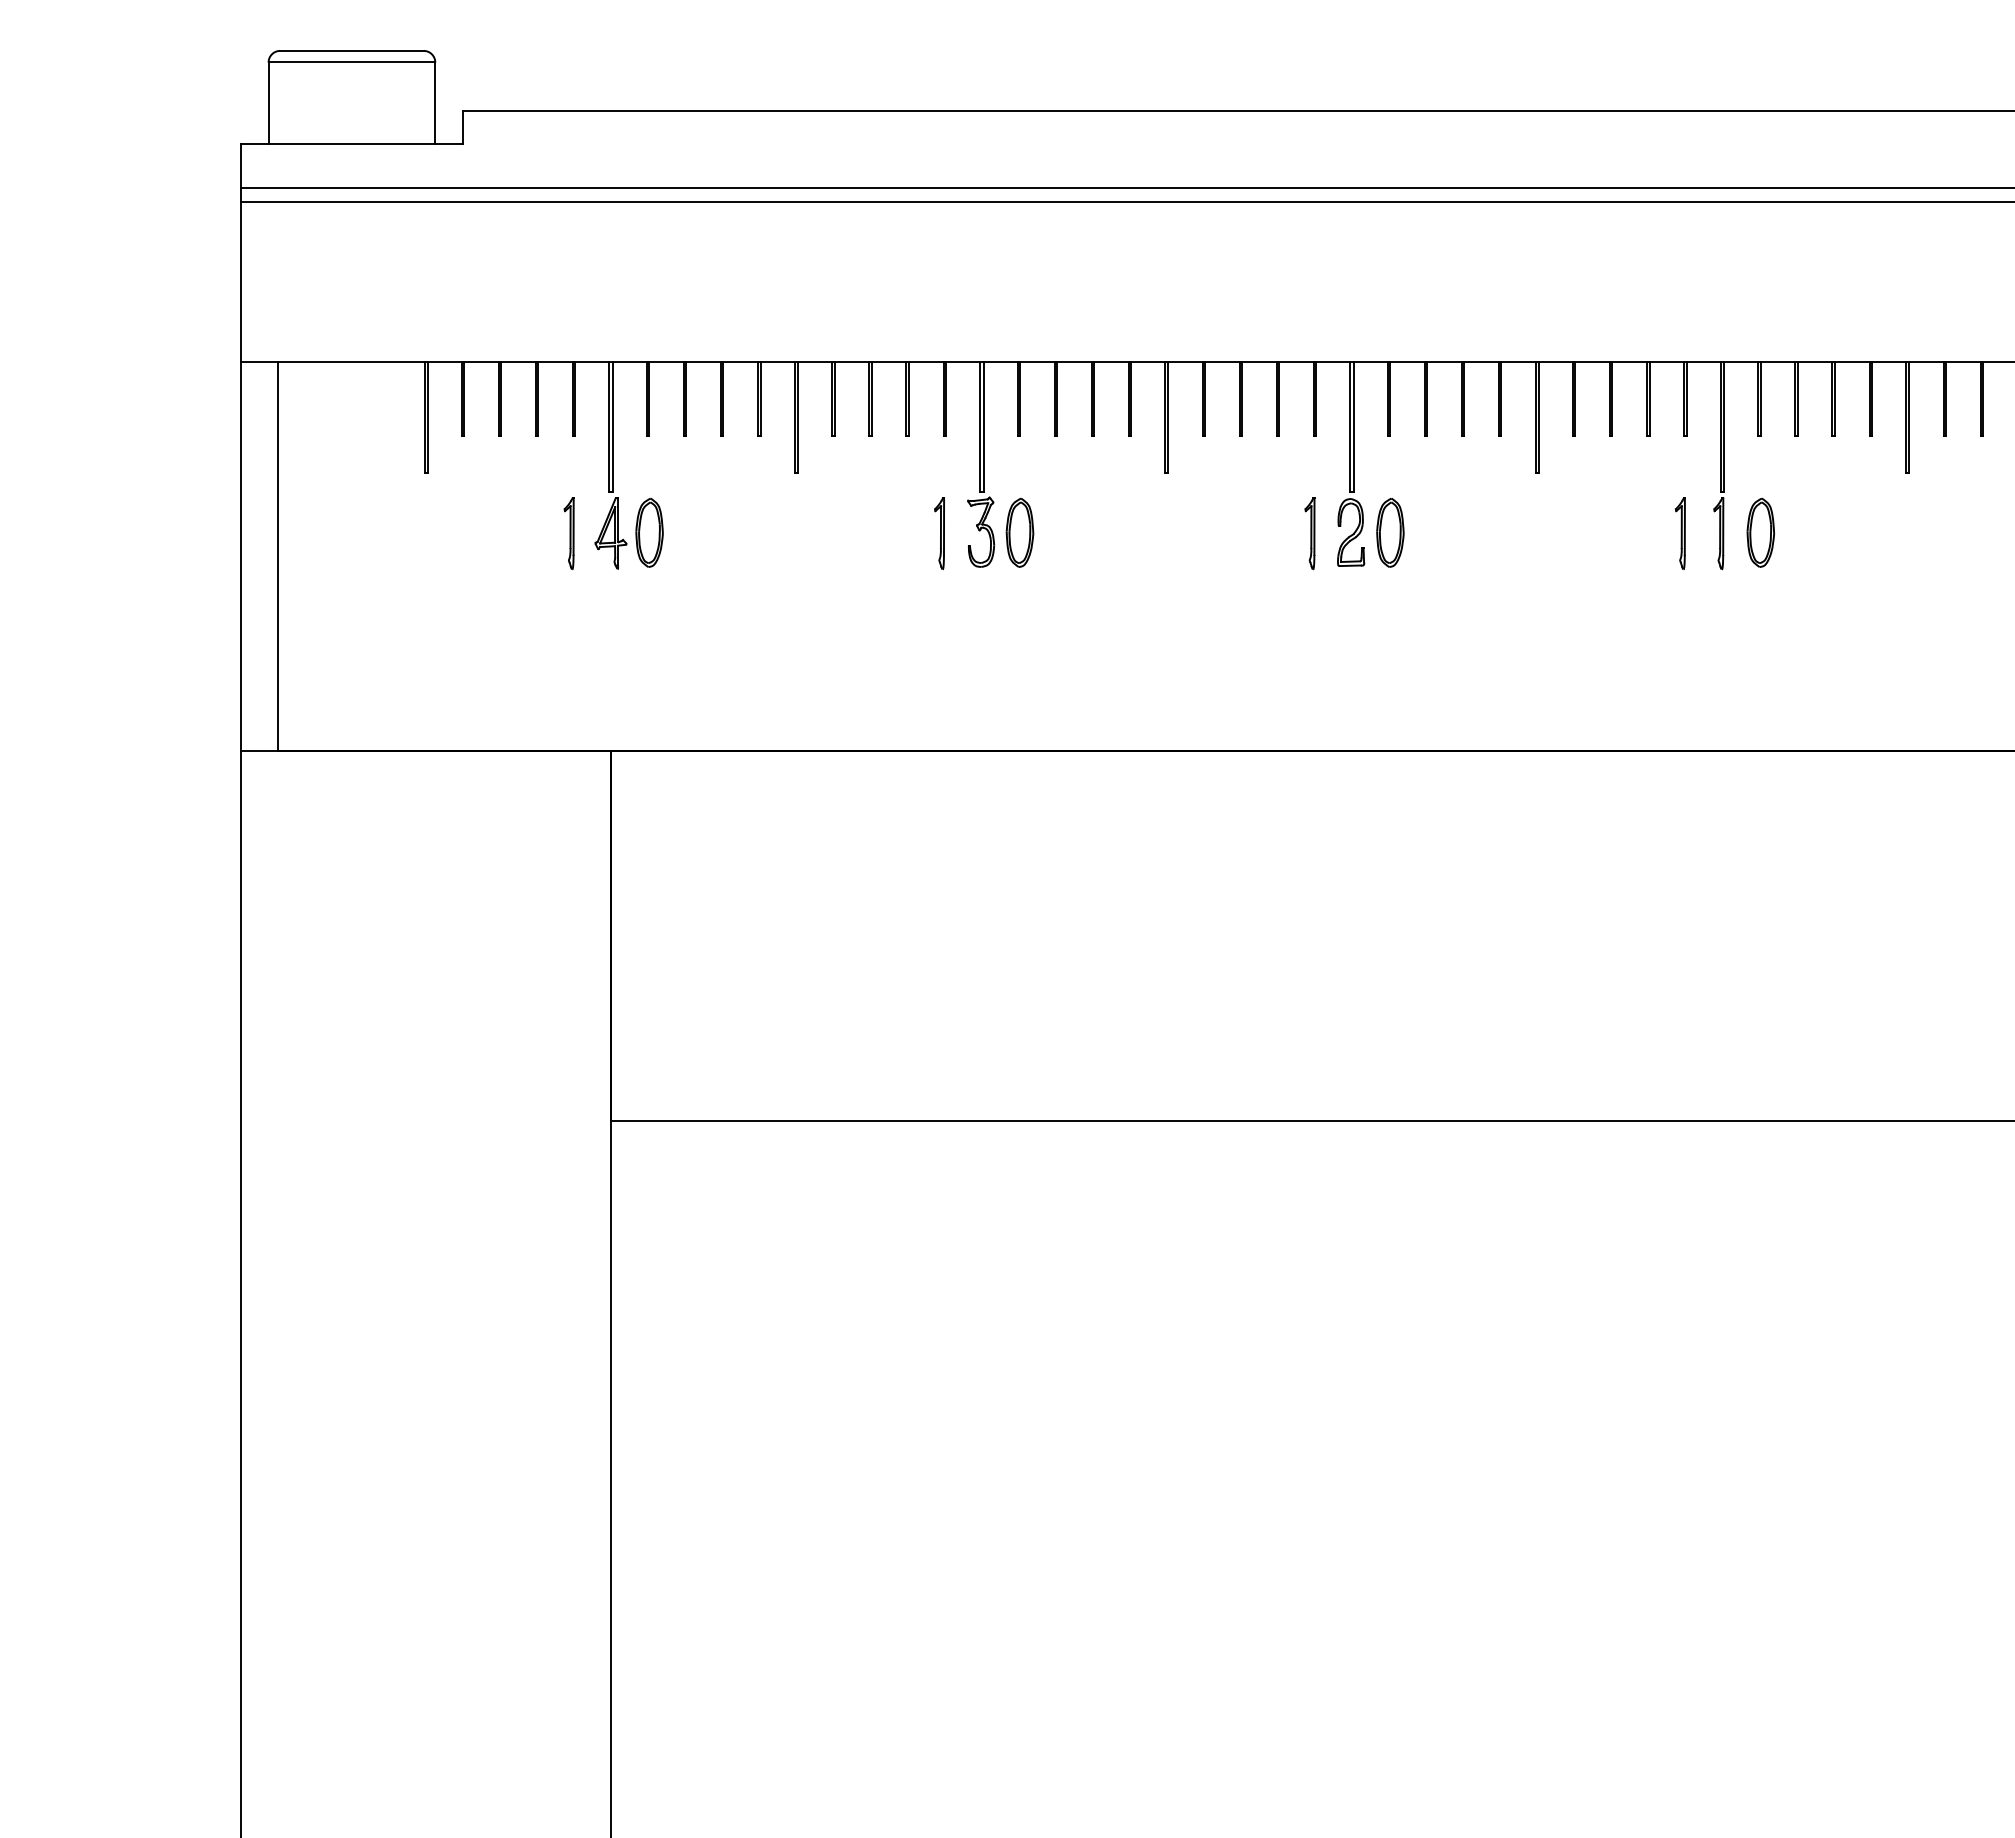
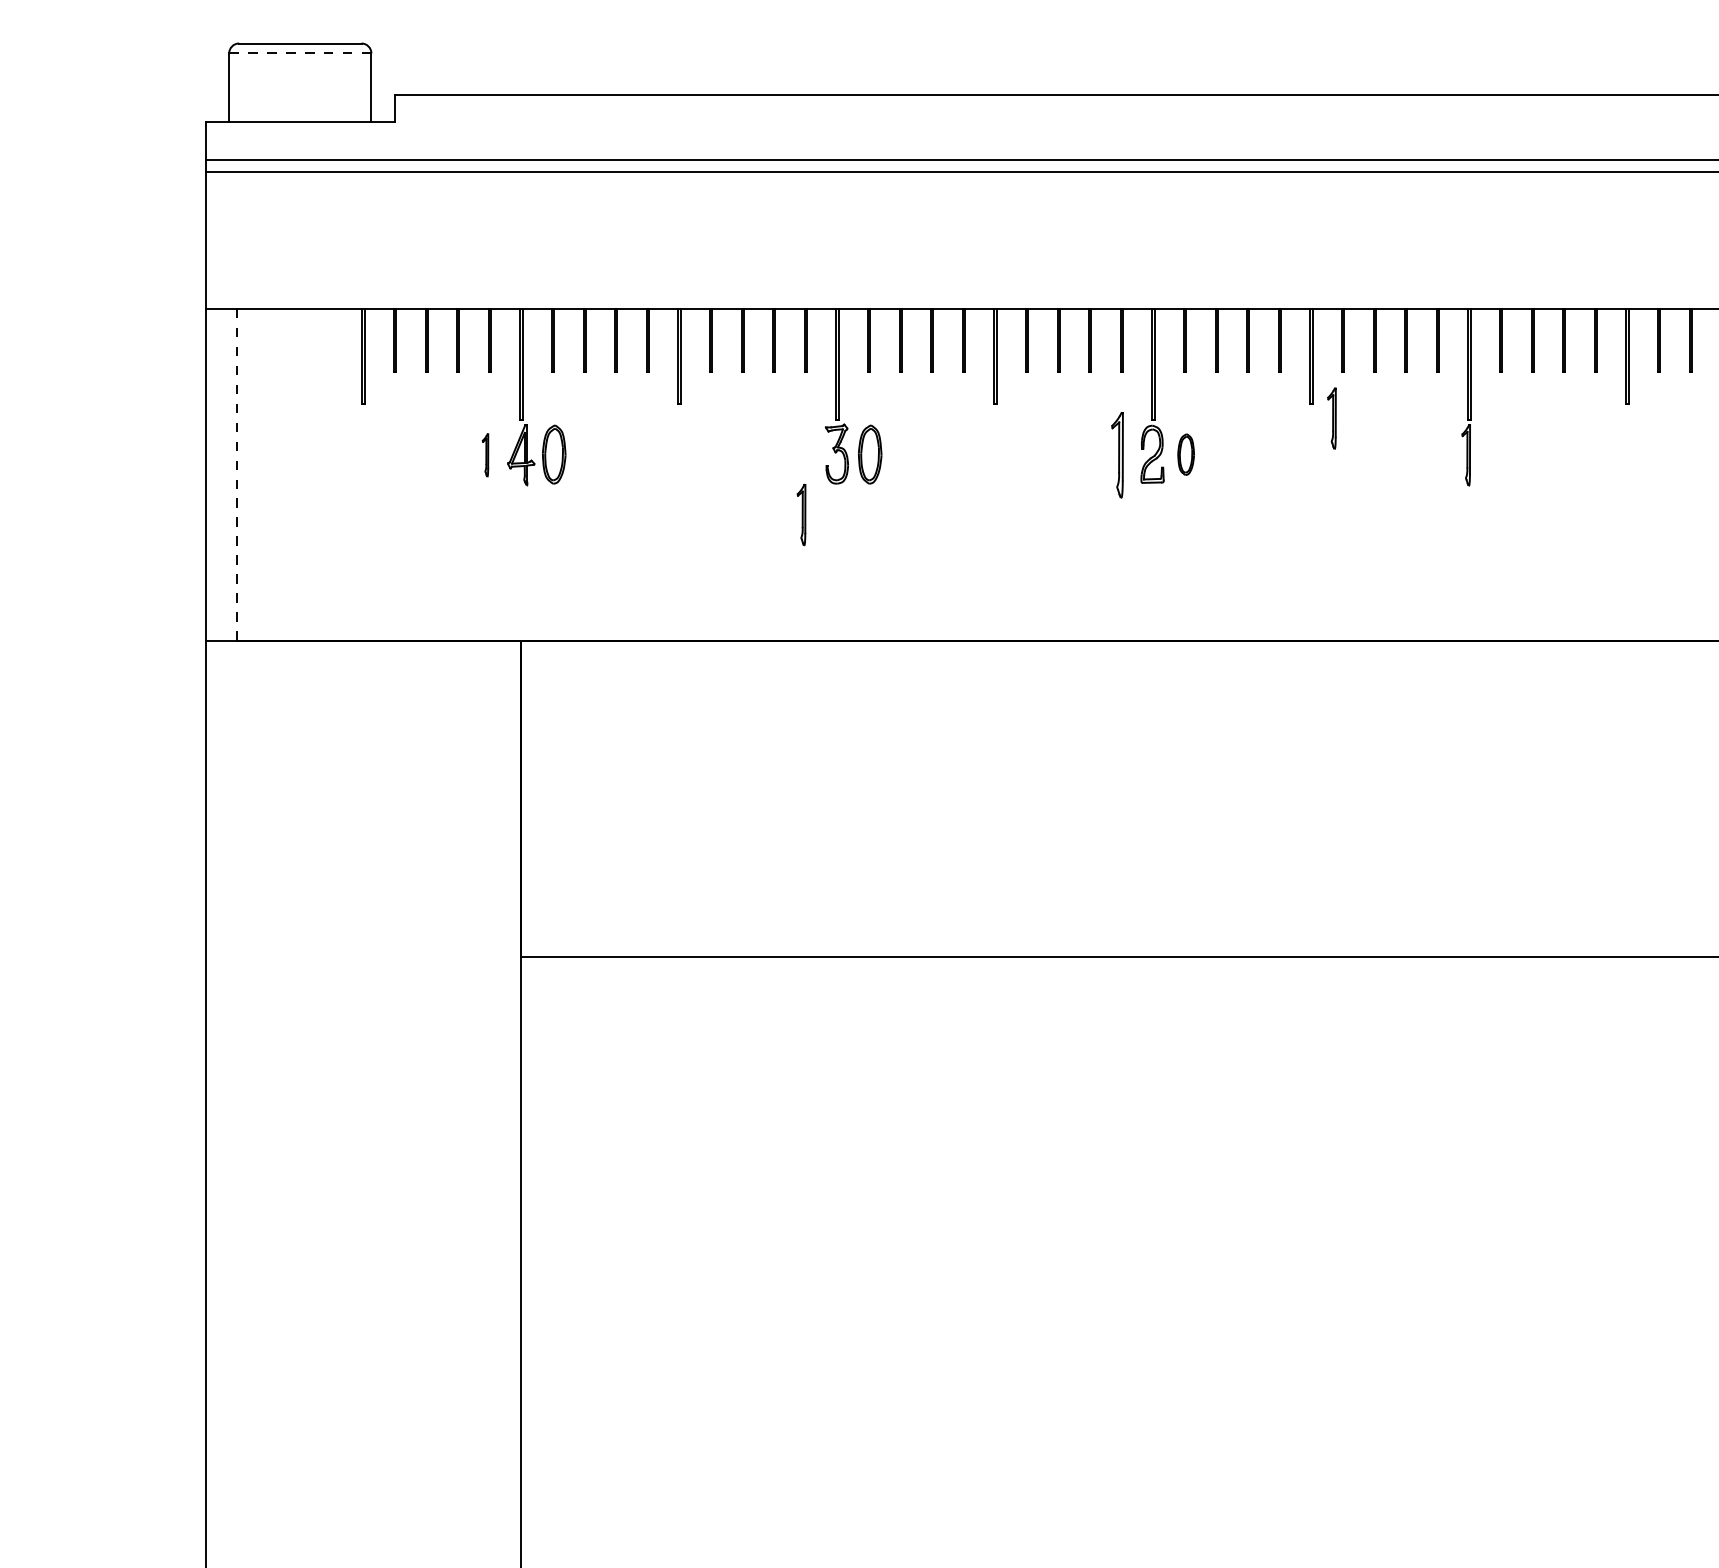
line: (351, 62) -> (299, 53), solid -> dashed
part: (1390, 532) -> (1186, 454), size x0.7
part: (1760, 532) -> (1501, 454), removed
part: (568, 533) -> (485, 455), size x0.7
part: (939, 533) -> (801, 514), moved
part: (1309, 533) -> (1117, 455), size x1.4
part: (1680, 533) -> (1332, 418), moved
line: (277, 557) -> (236, 475), solid -> dashed

